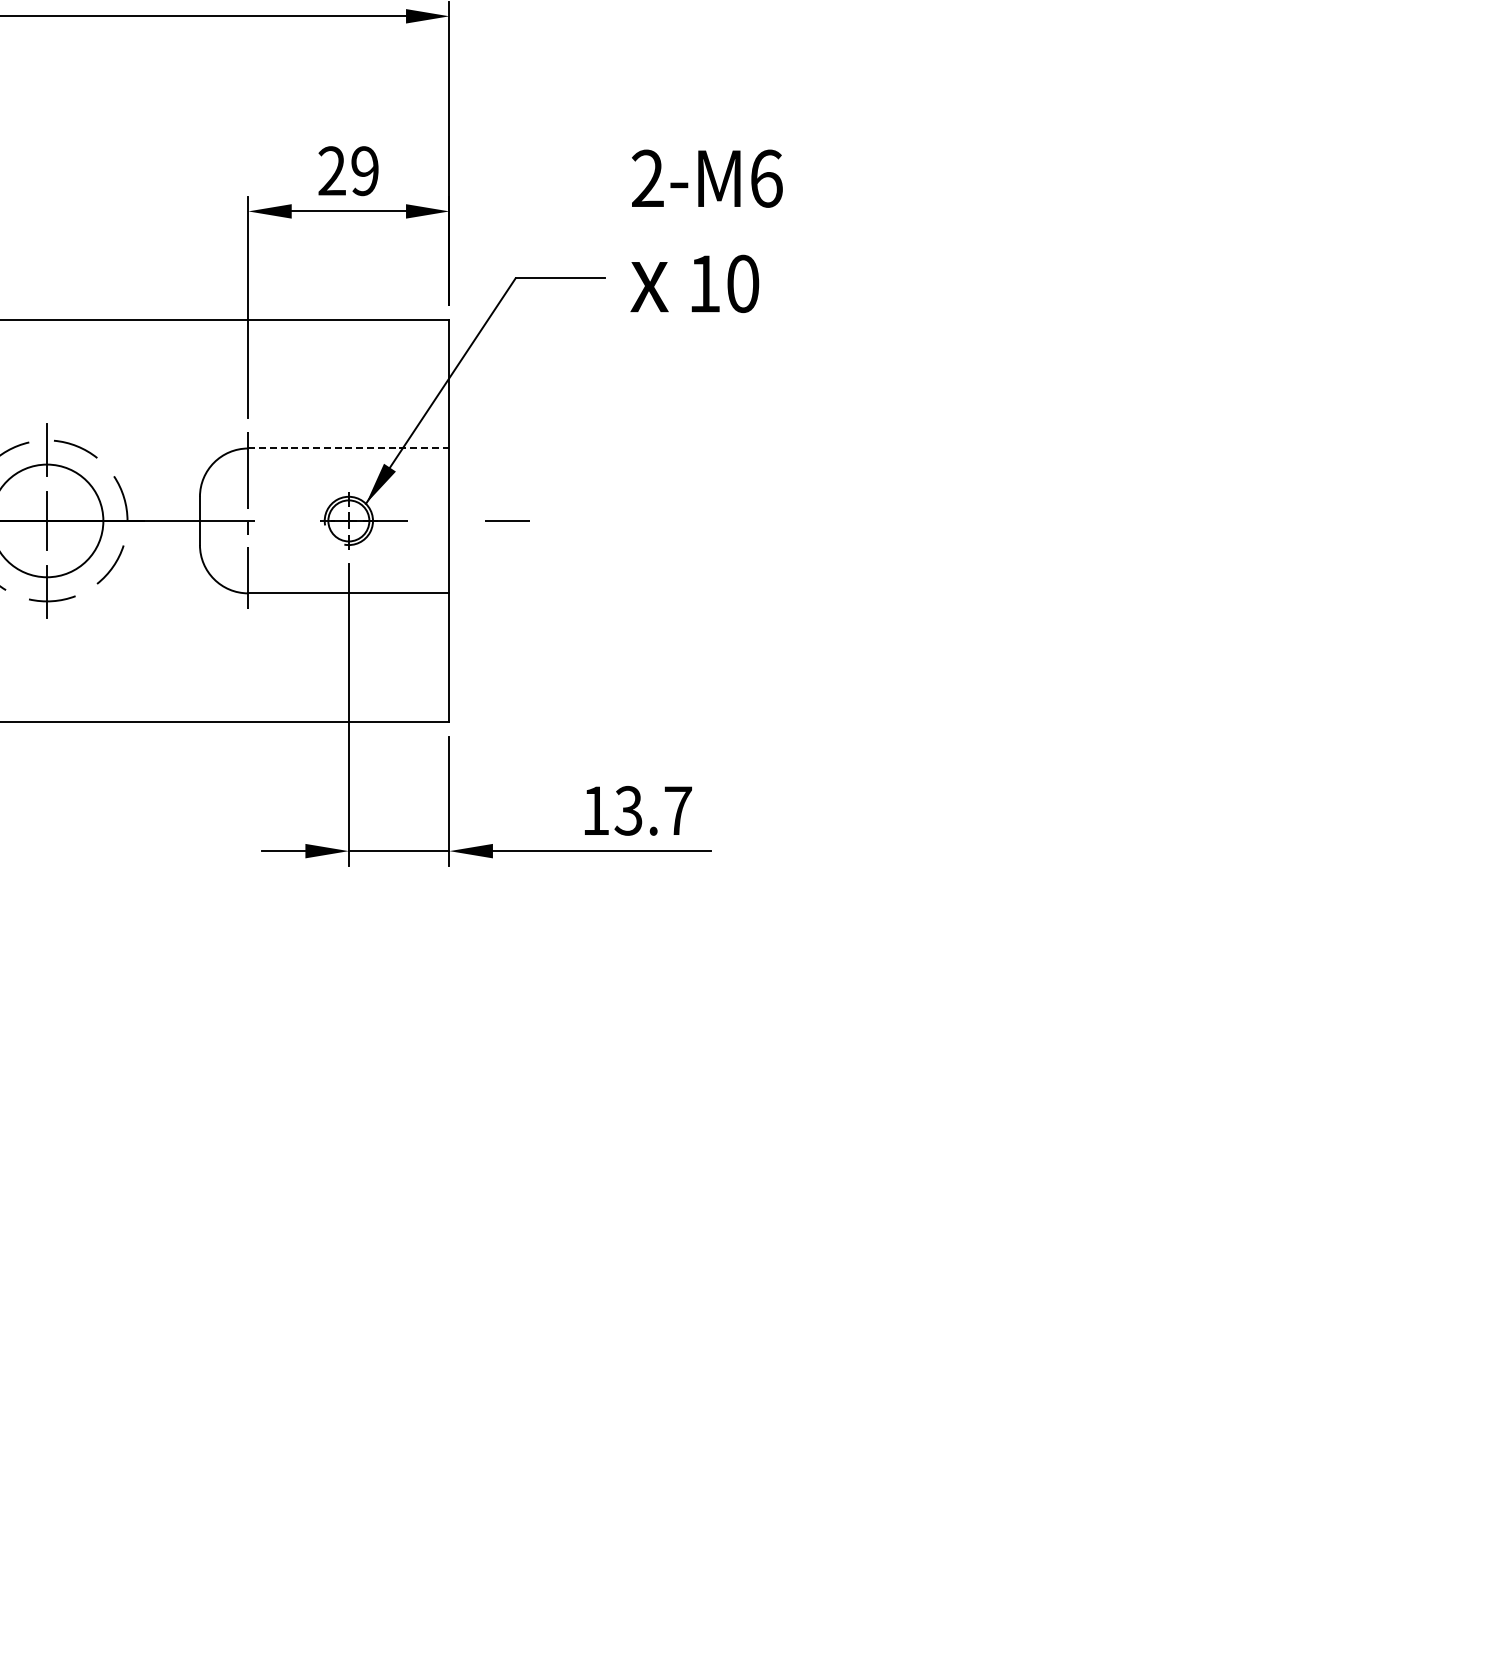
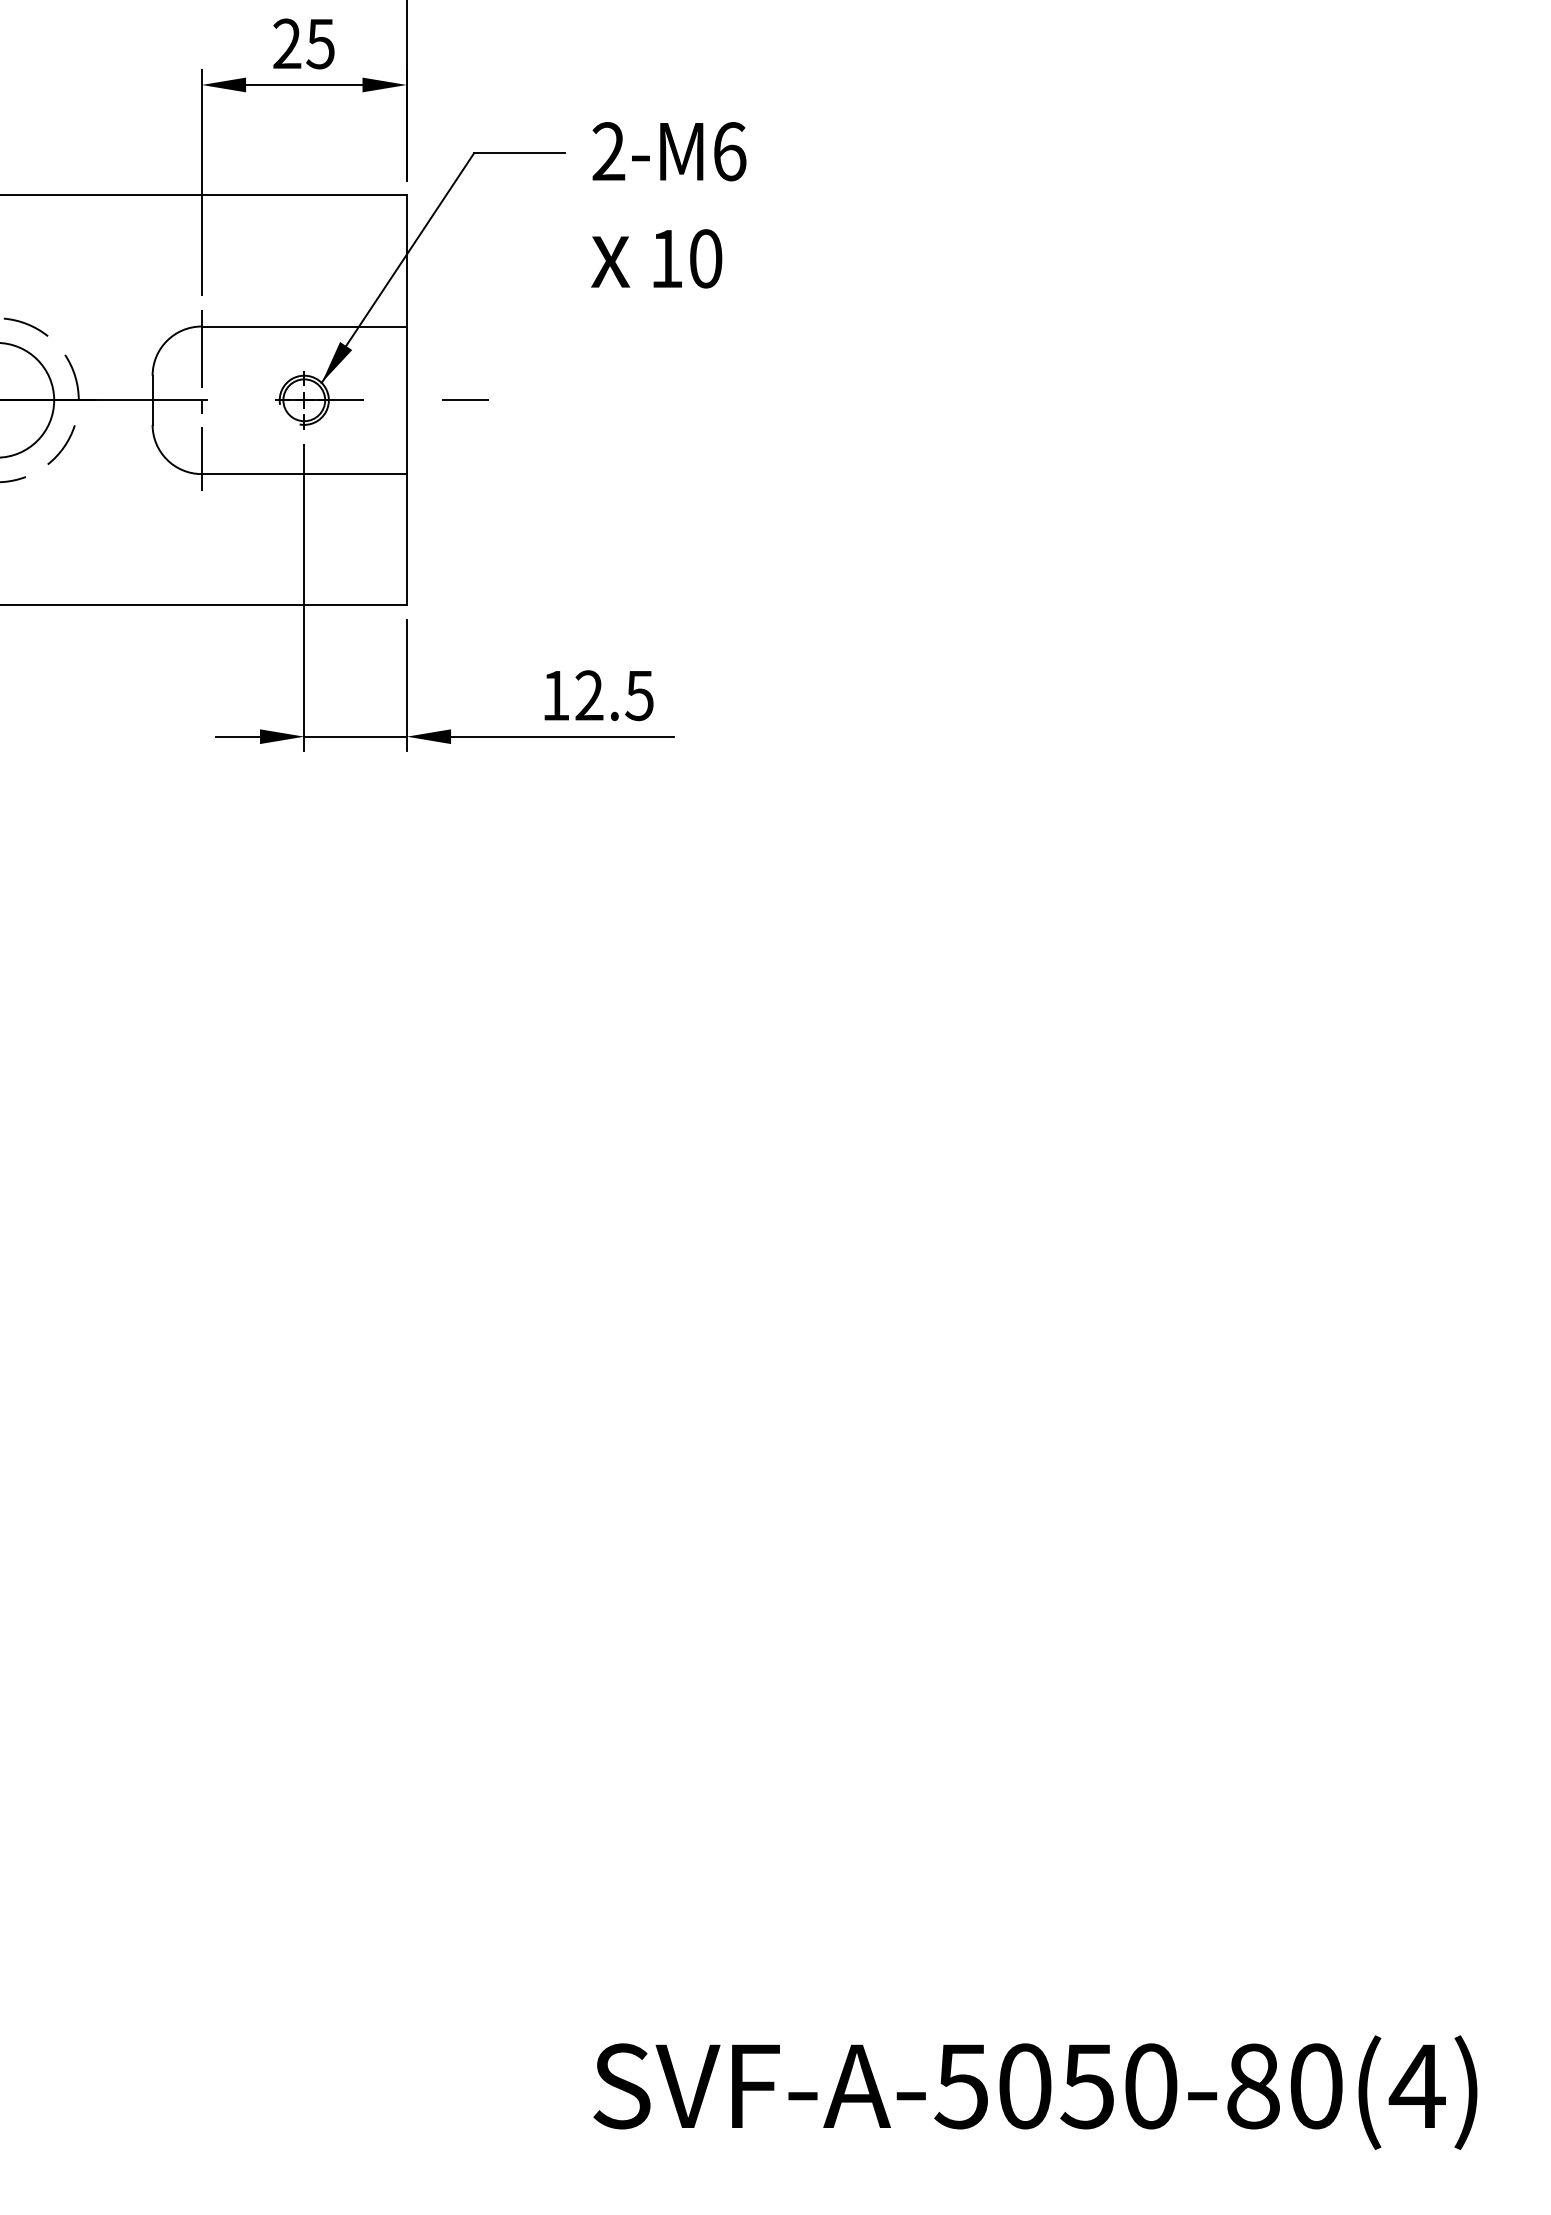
text: (364, 170) -> (320, 43), 29 -> 25
text: (706, 231) -> (668, 205), moved
line: (349, 448) -> (304, 326), dashed -> solid
text: (652, 810) -> (613, 695), 13.7 -> 12.5

